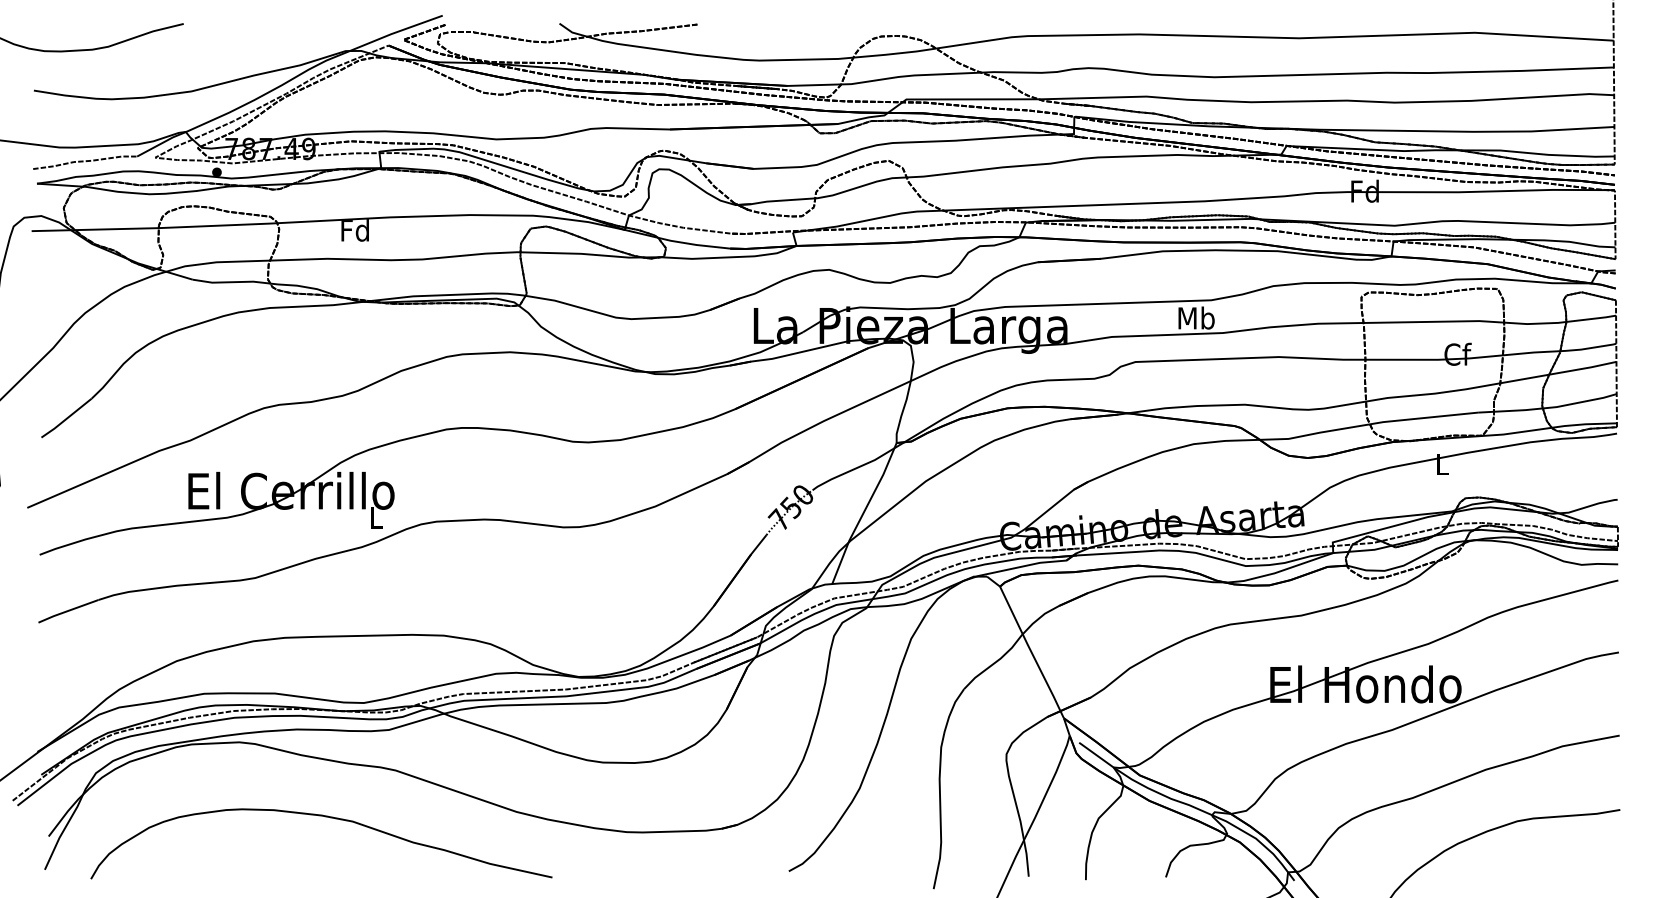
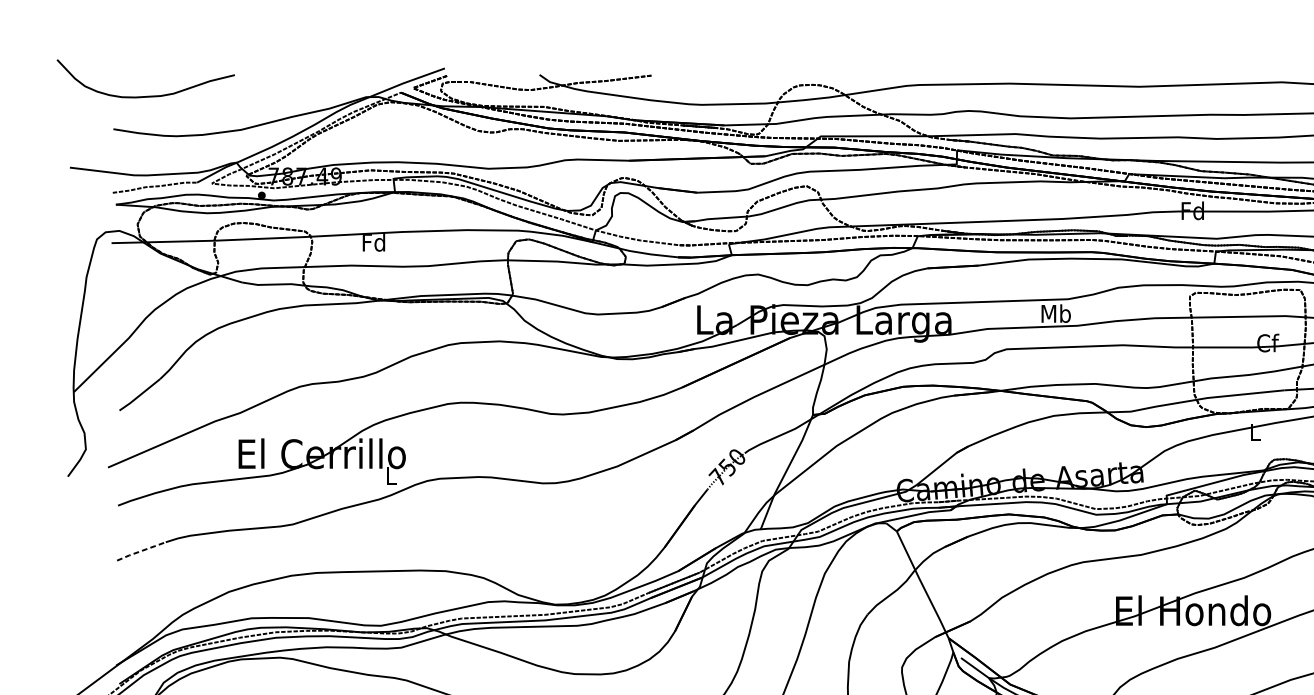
line: (67, 611) -> (140, 551), solid -> dashed

